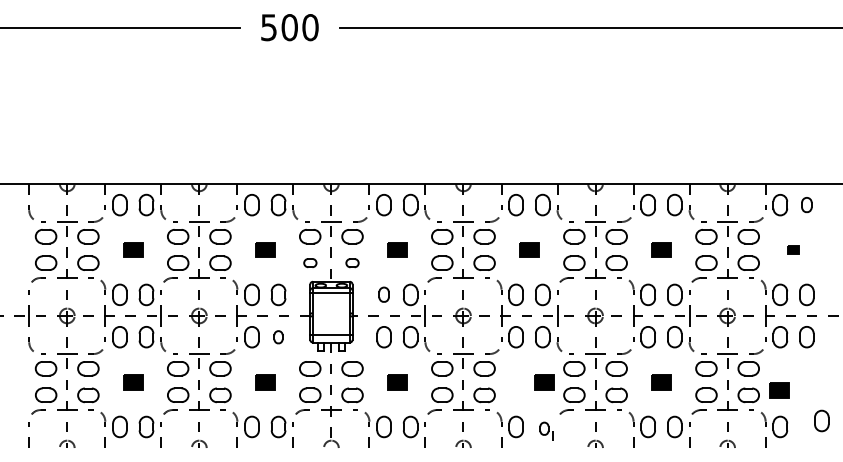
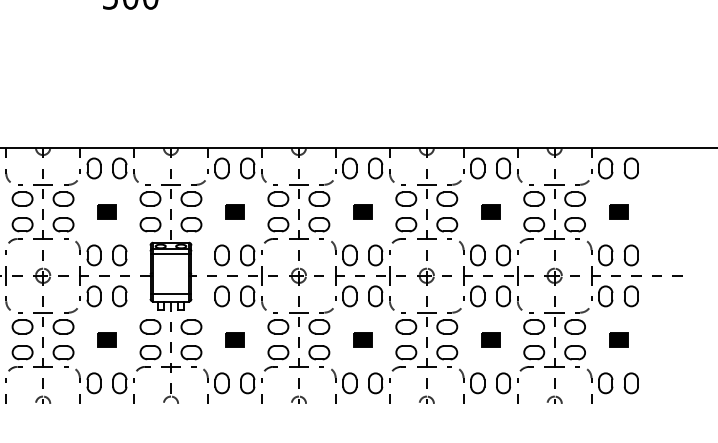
part: (806, 204) -> (631, 167), size x1.43
part: (793, 249) -> (618, 211), size x1.67
part: (310, 262) -> (150, 224), size x1.67
part: (352, 262) -> (191, 224), size x1.67
part: (383, 294) -> (221, 255), size x1.43
part: (278, 337) -> (119, 296), size x1.67
part: (544, 382) -> (362, 340), moved
part: (779, 390) -> (618, 340), moved
part: (821, 420) -> (631, 382), moved
part: (546, 431) -> (379, 387), size x1.67

